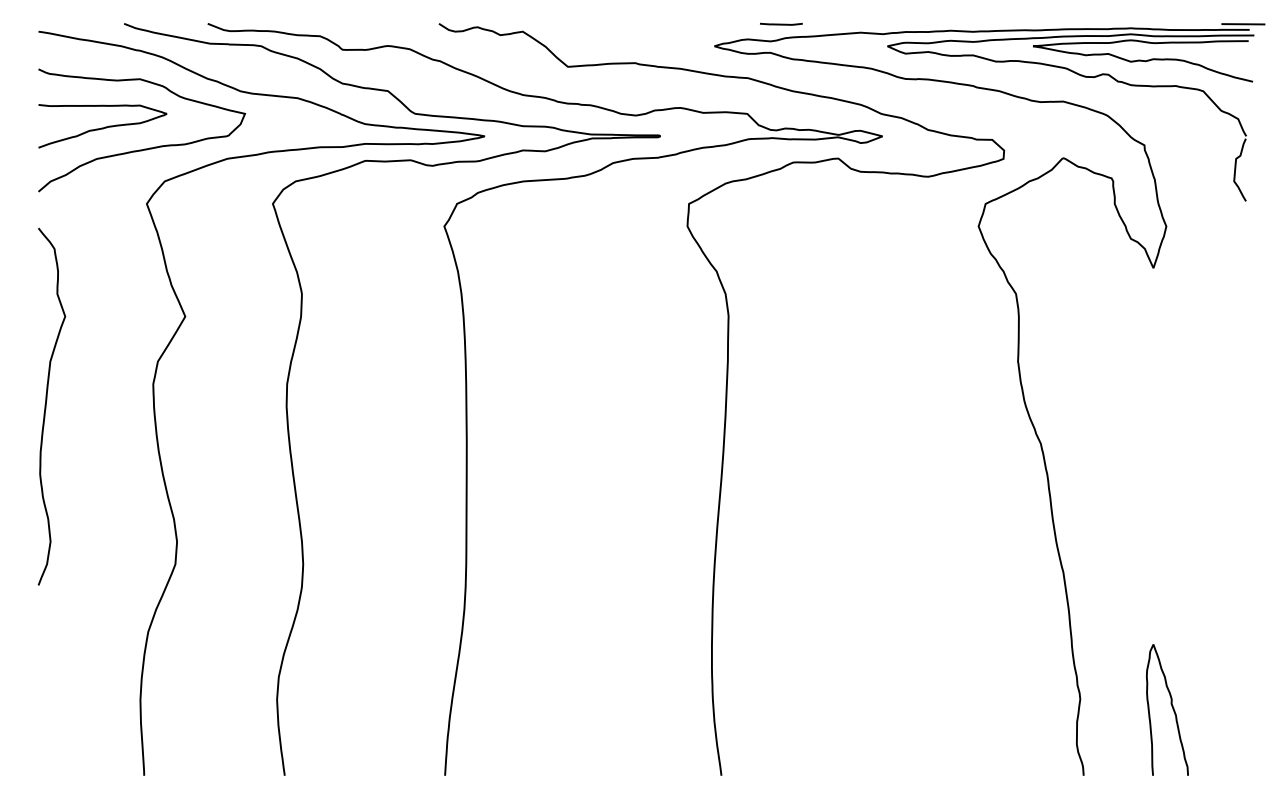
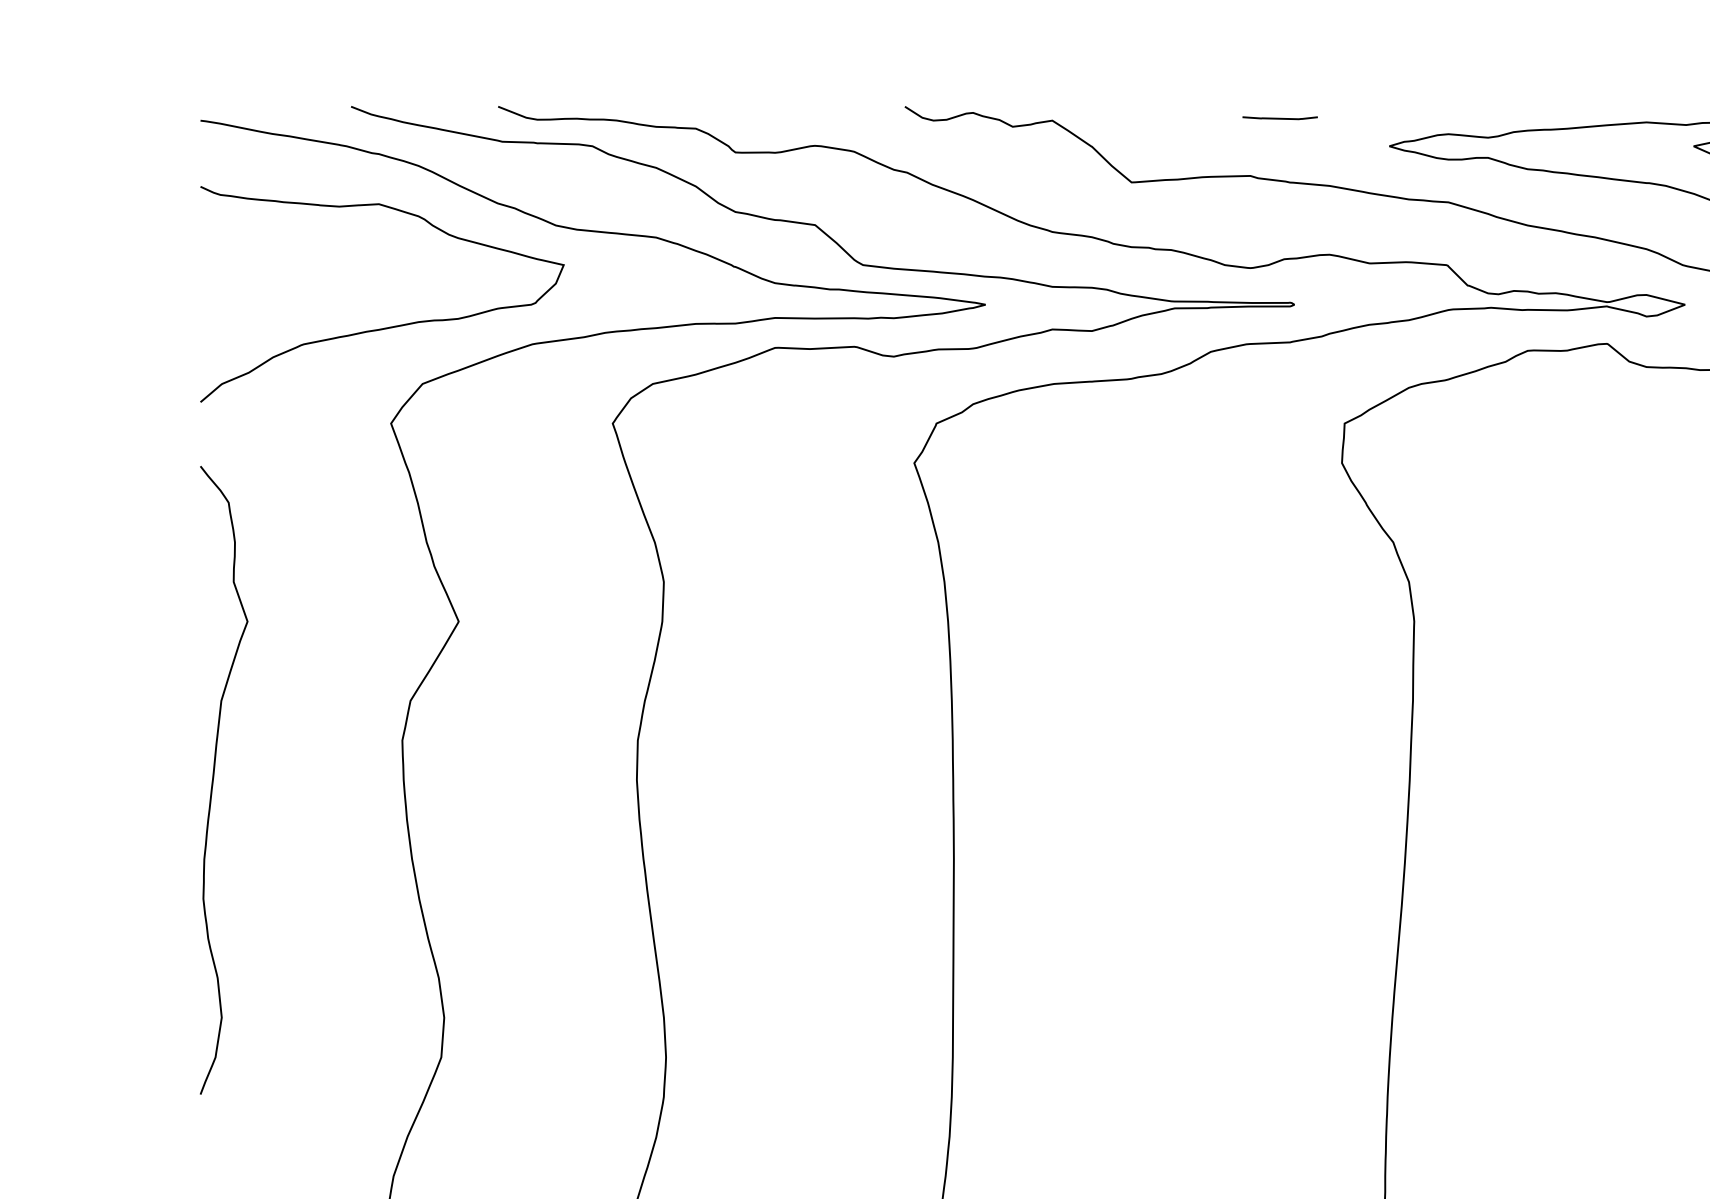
line: (781, 23) -> (1280, 116), moved
curve: (102, 127) -> (313, 289), removed

